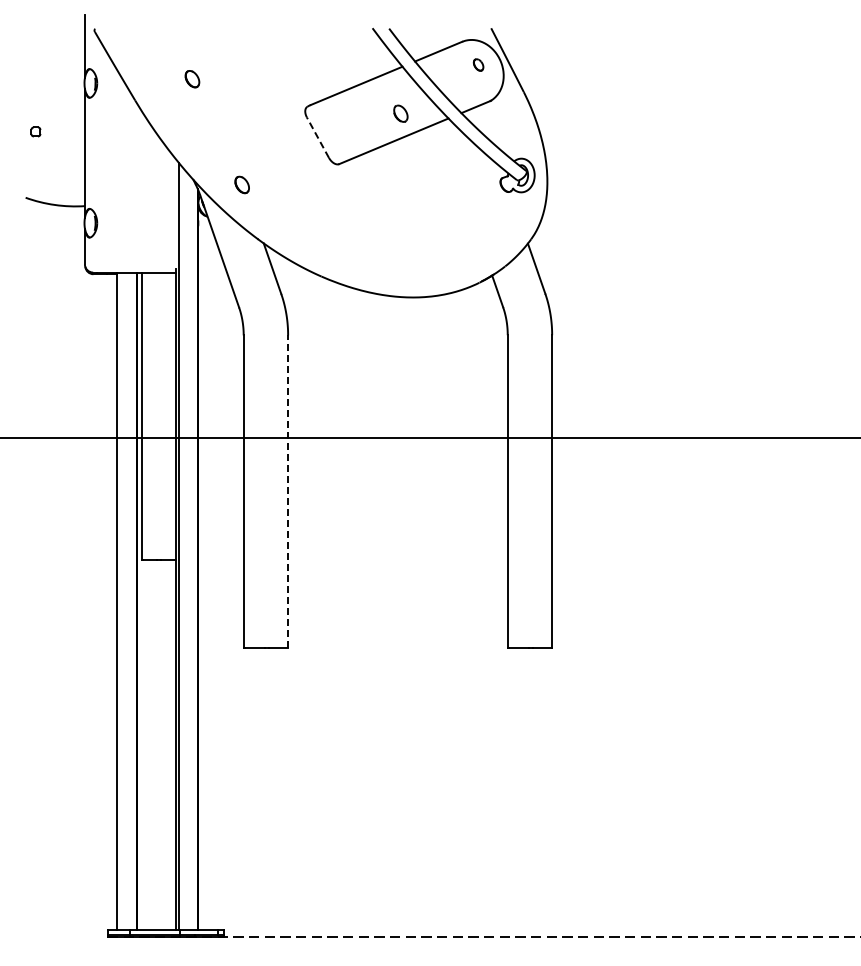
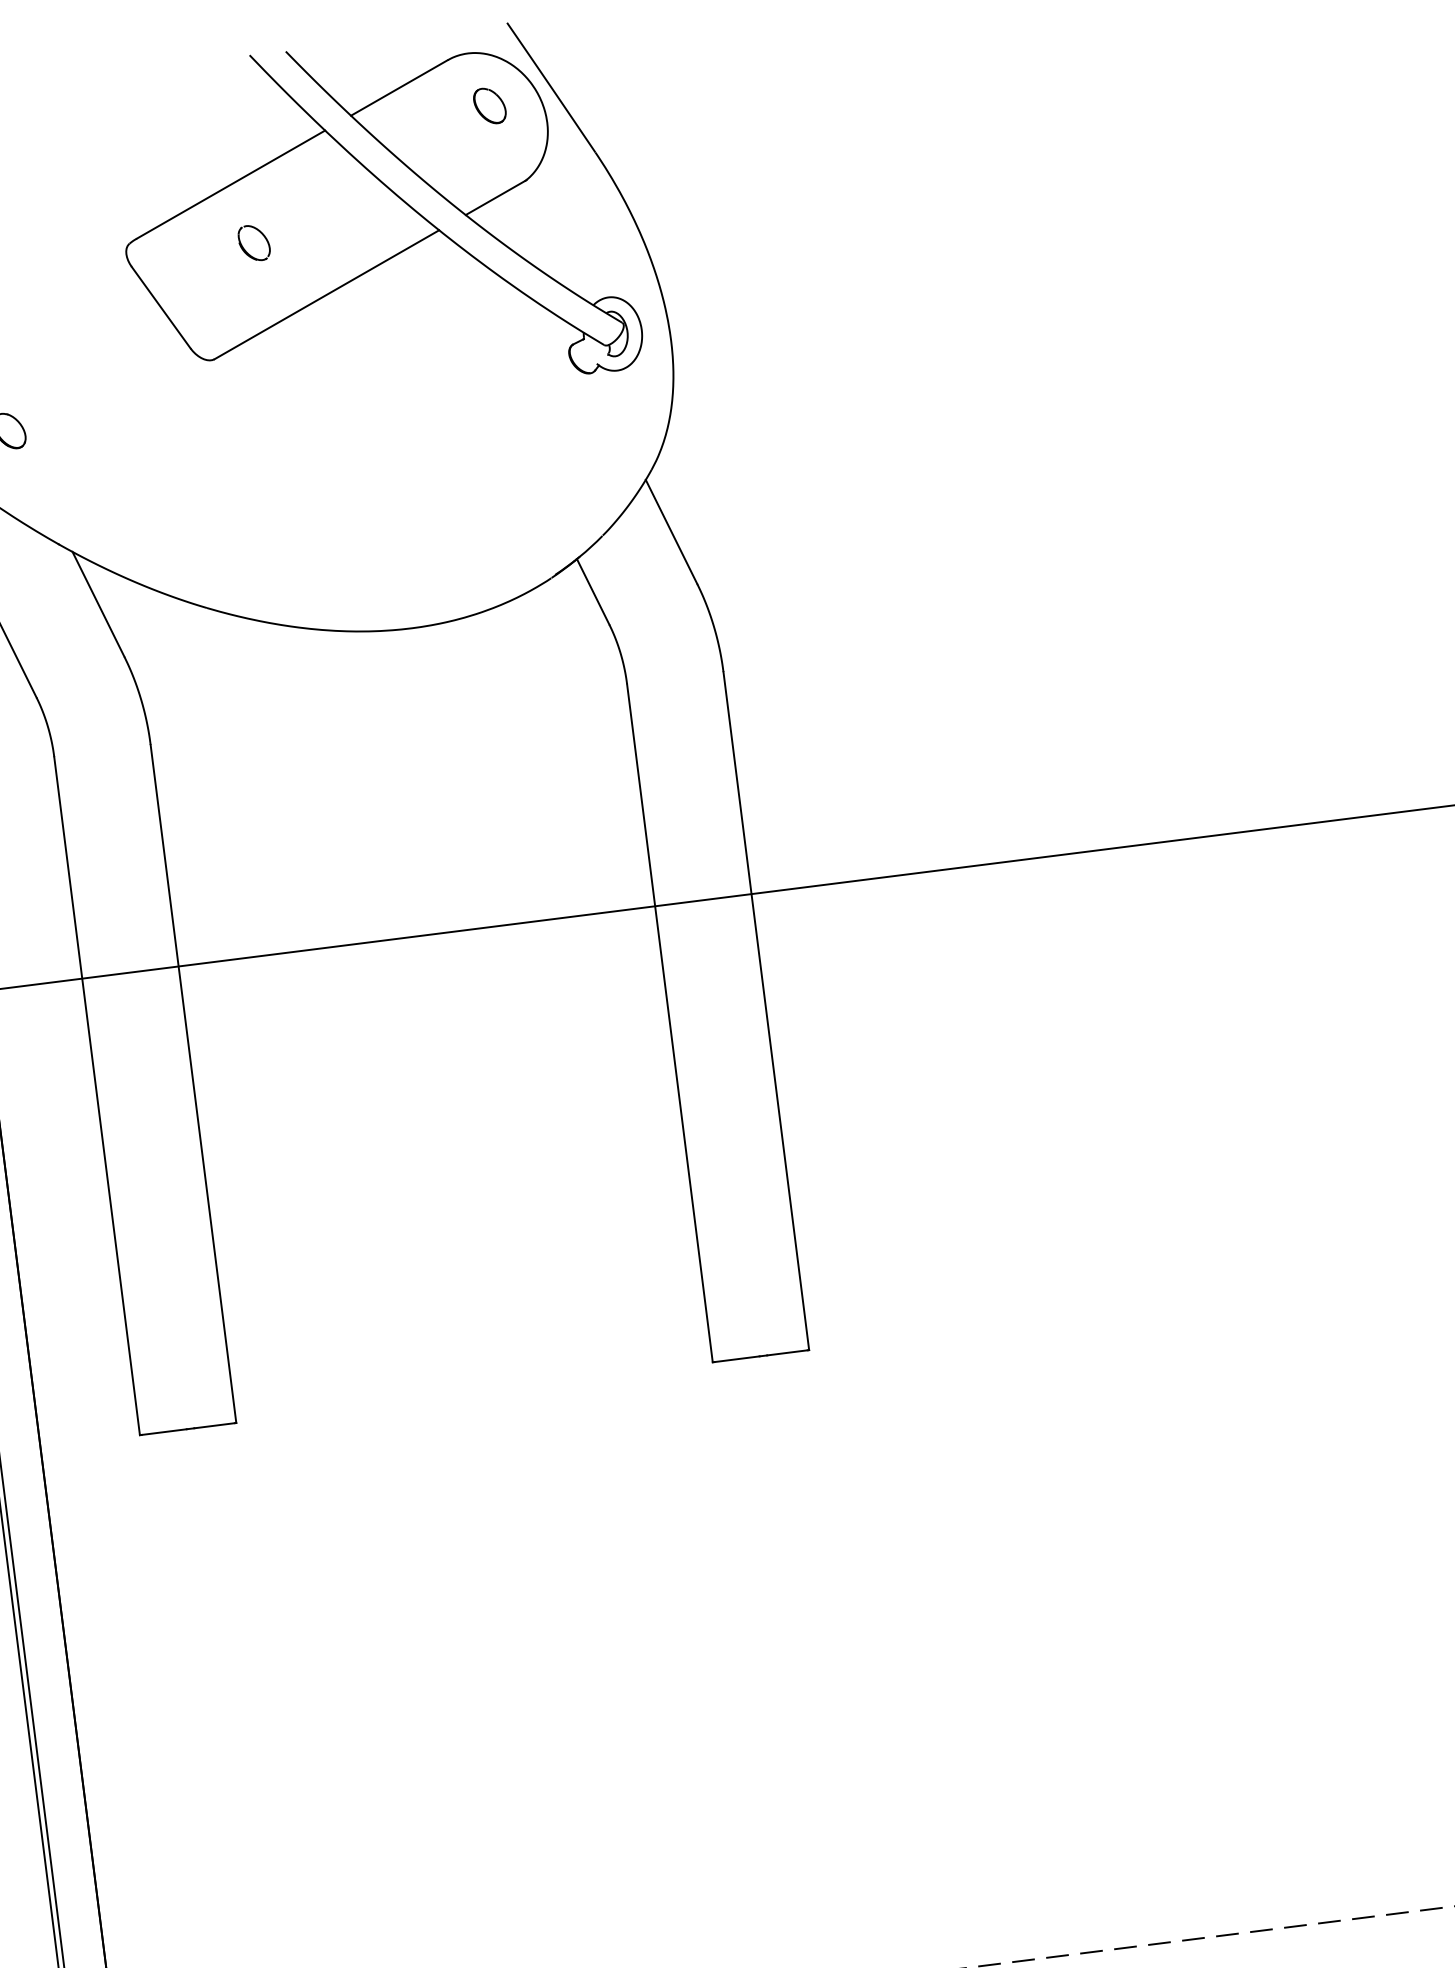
part: (478, 64) -> (489, 104), size x1.43
part: (400, 113) -> (253, 242), moved
line: (317, 137) -> (160, 307), dashed -> solid
line: (288, 491) -> (194, 1083), dashed -> solid

